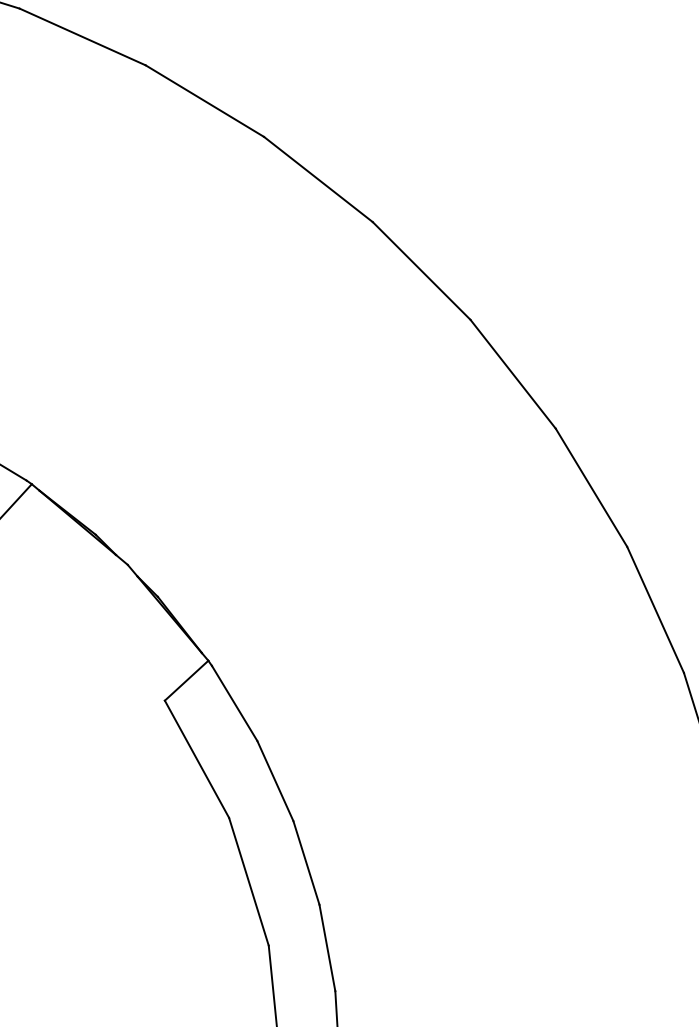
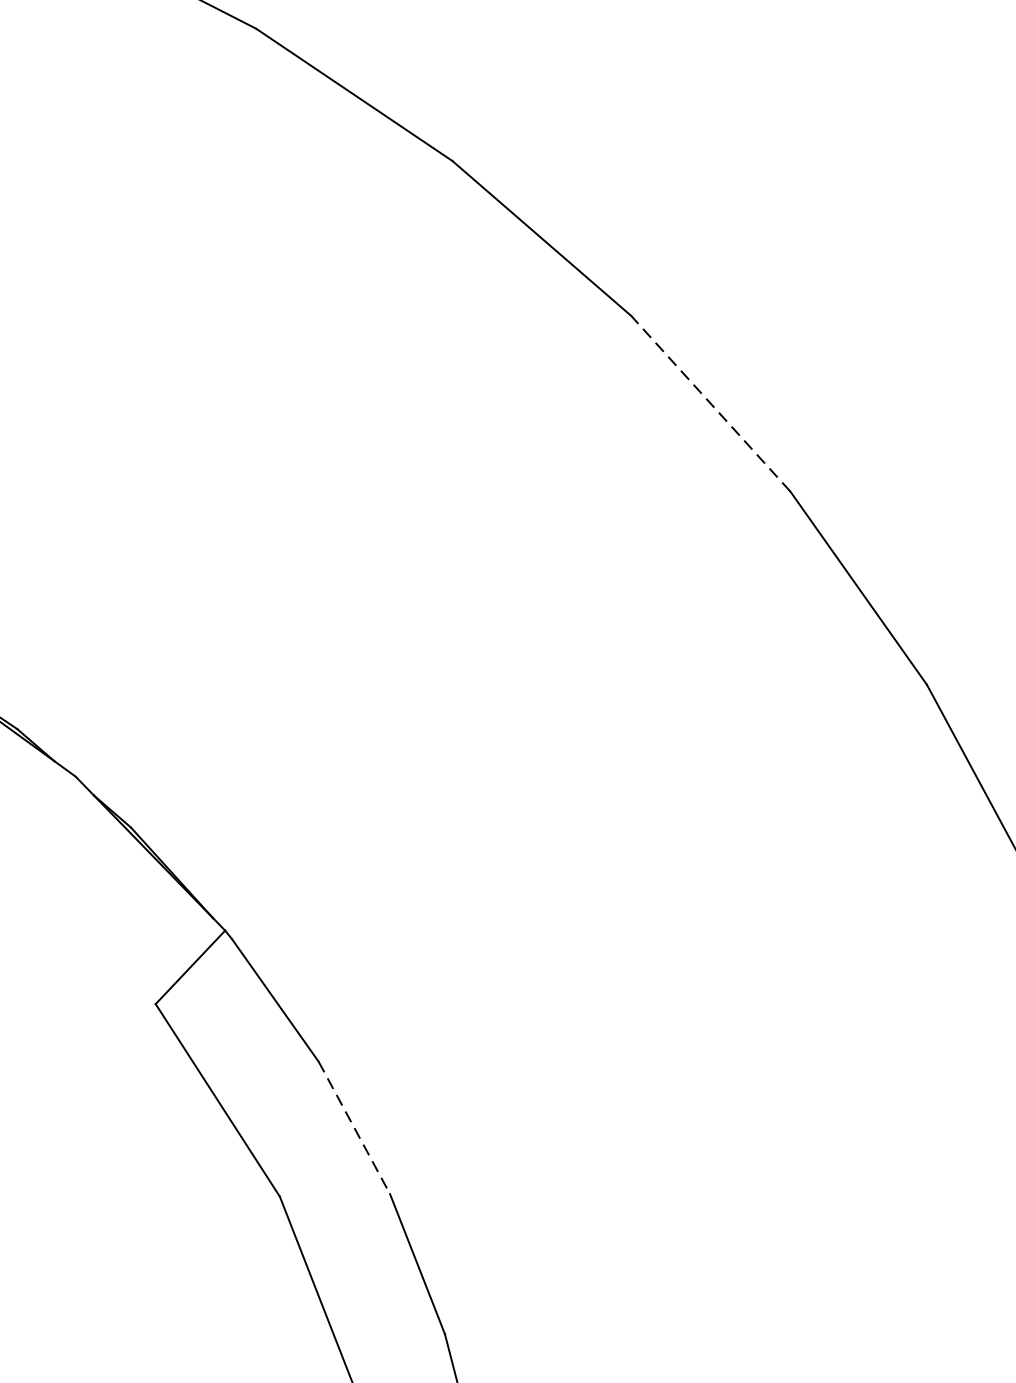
line: (512, 373) -> (709, 402), solid -> dashed
line: (275, 781) -> (354, 1128), solid -> dashed

